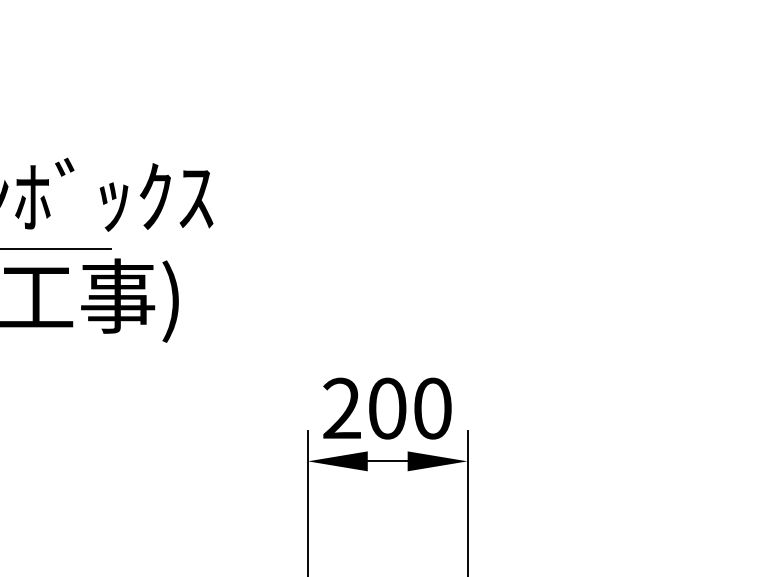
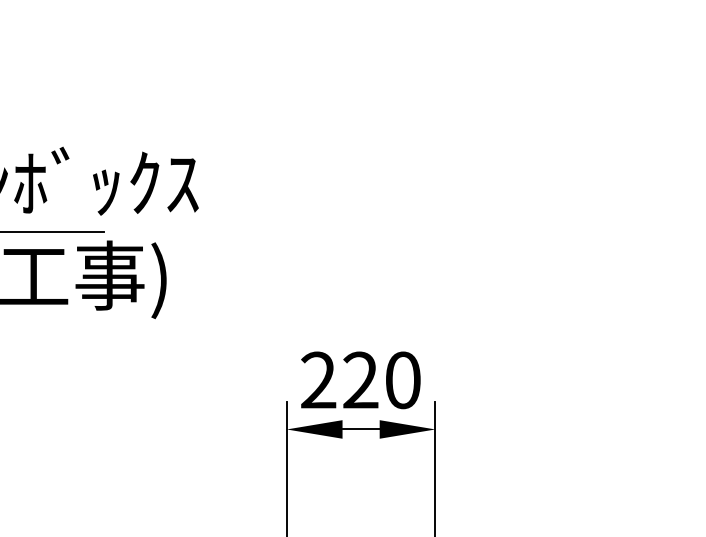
text: (387, 408) -> (360, 380), 200 -> 220

